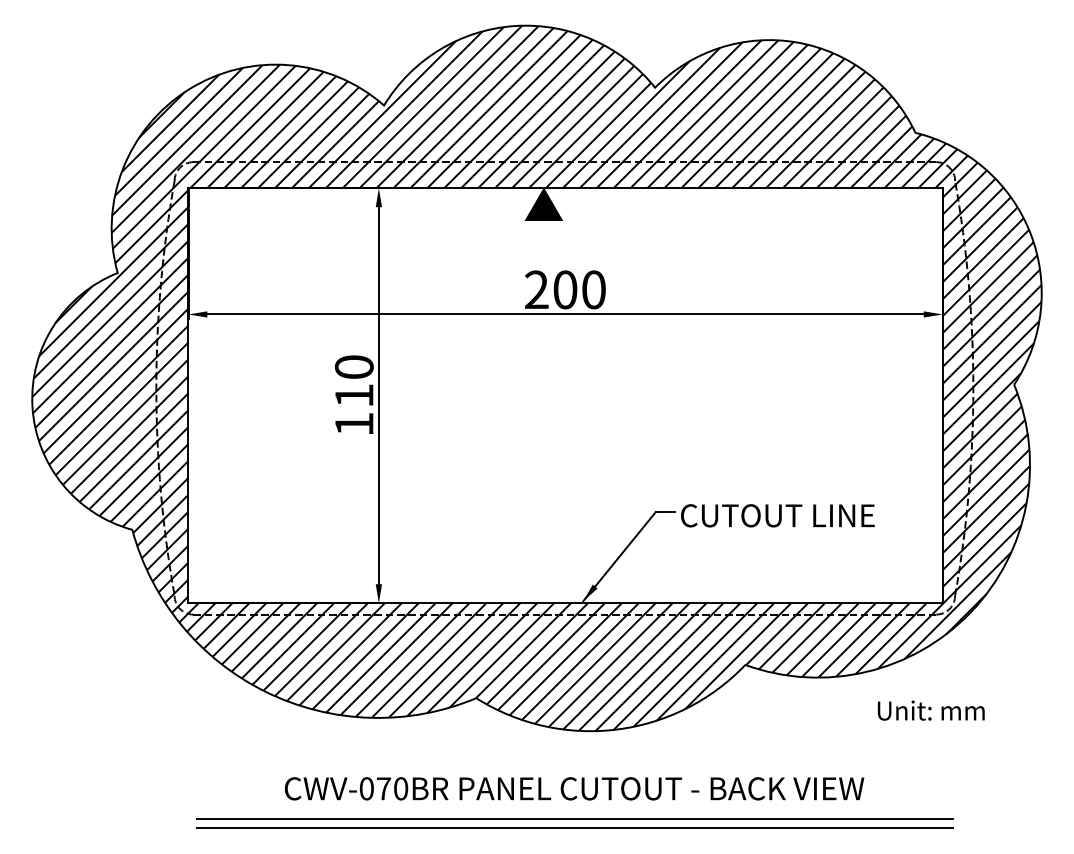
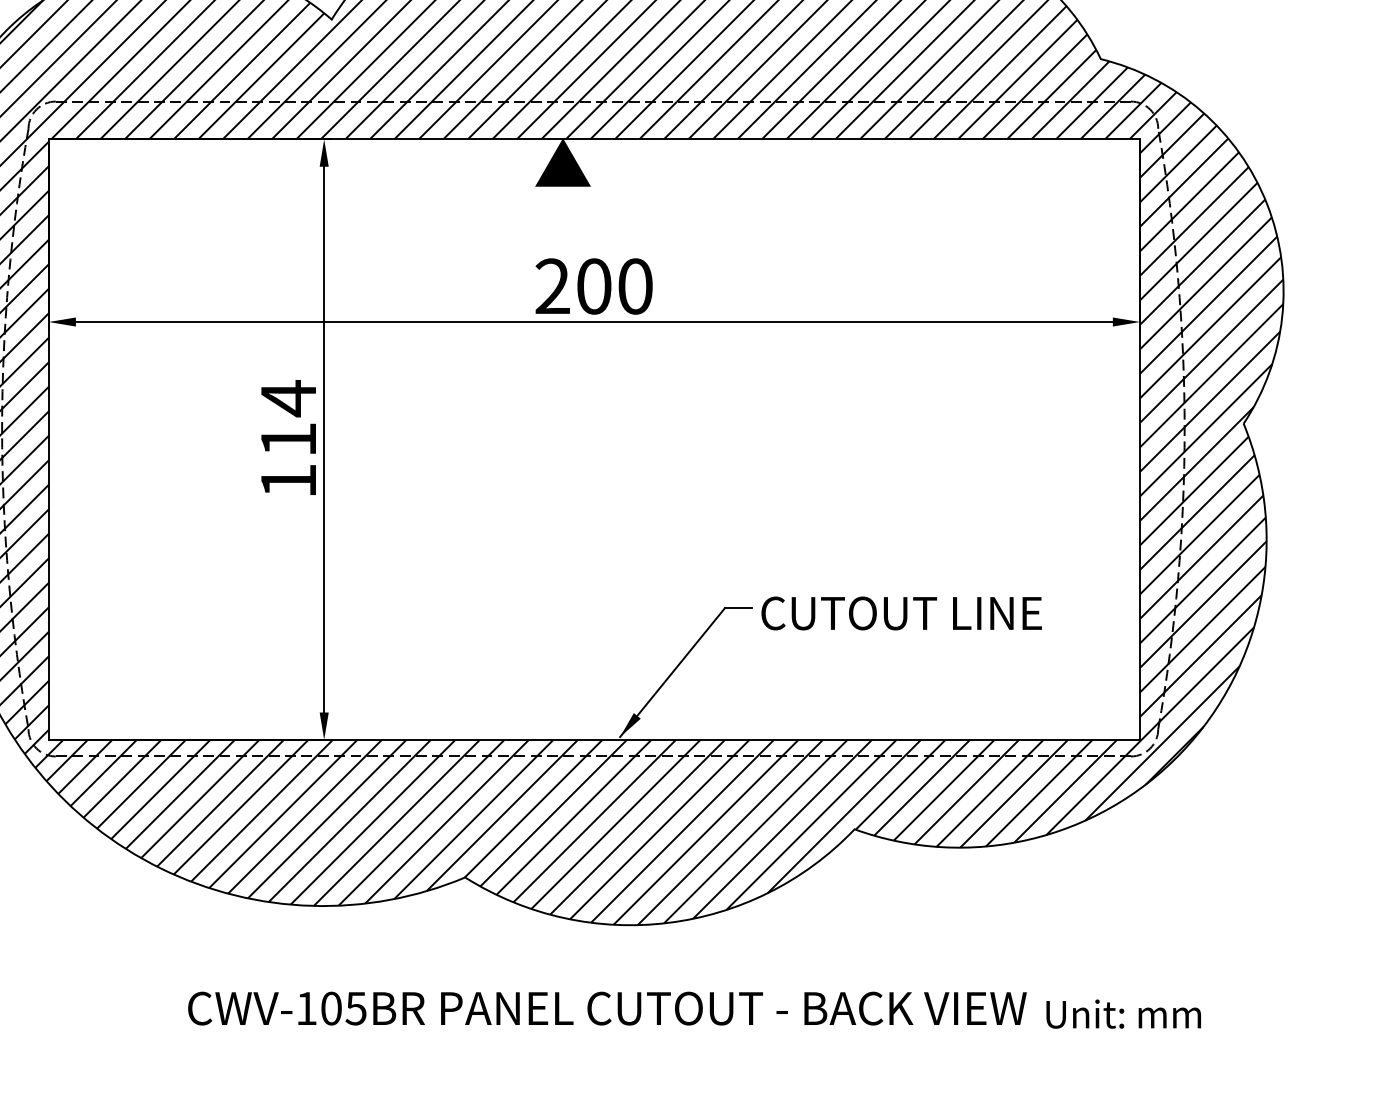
text: (353, 367) -> (287, 398), 110 -> 114
text: (931, 710) -> (1124, 1013), moved
text: (383, 788) -> (330, 1008), CWV-070BR -> CWV-105BR
line: (574, 818) -> (607, 1051), removed
line: (574, 828) -> (607, 1066), removed

